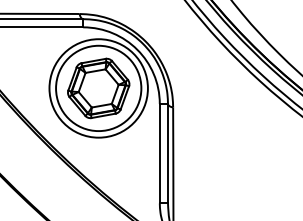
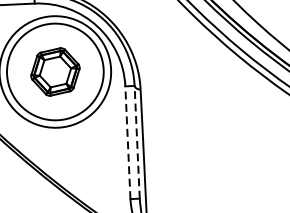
part: (98, 88) -> (55, 72), size x0.7
line: (159, 153) -> (127, 142), solid -> dashed
line: (168, 153) -> (137, 142), solid -> dashed

